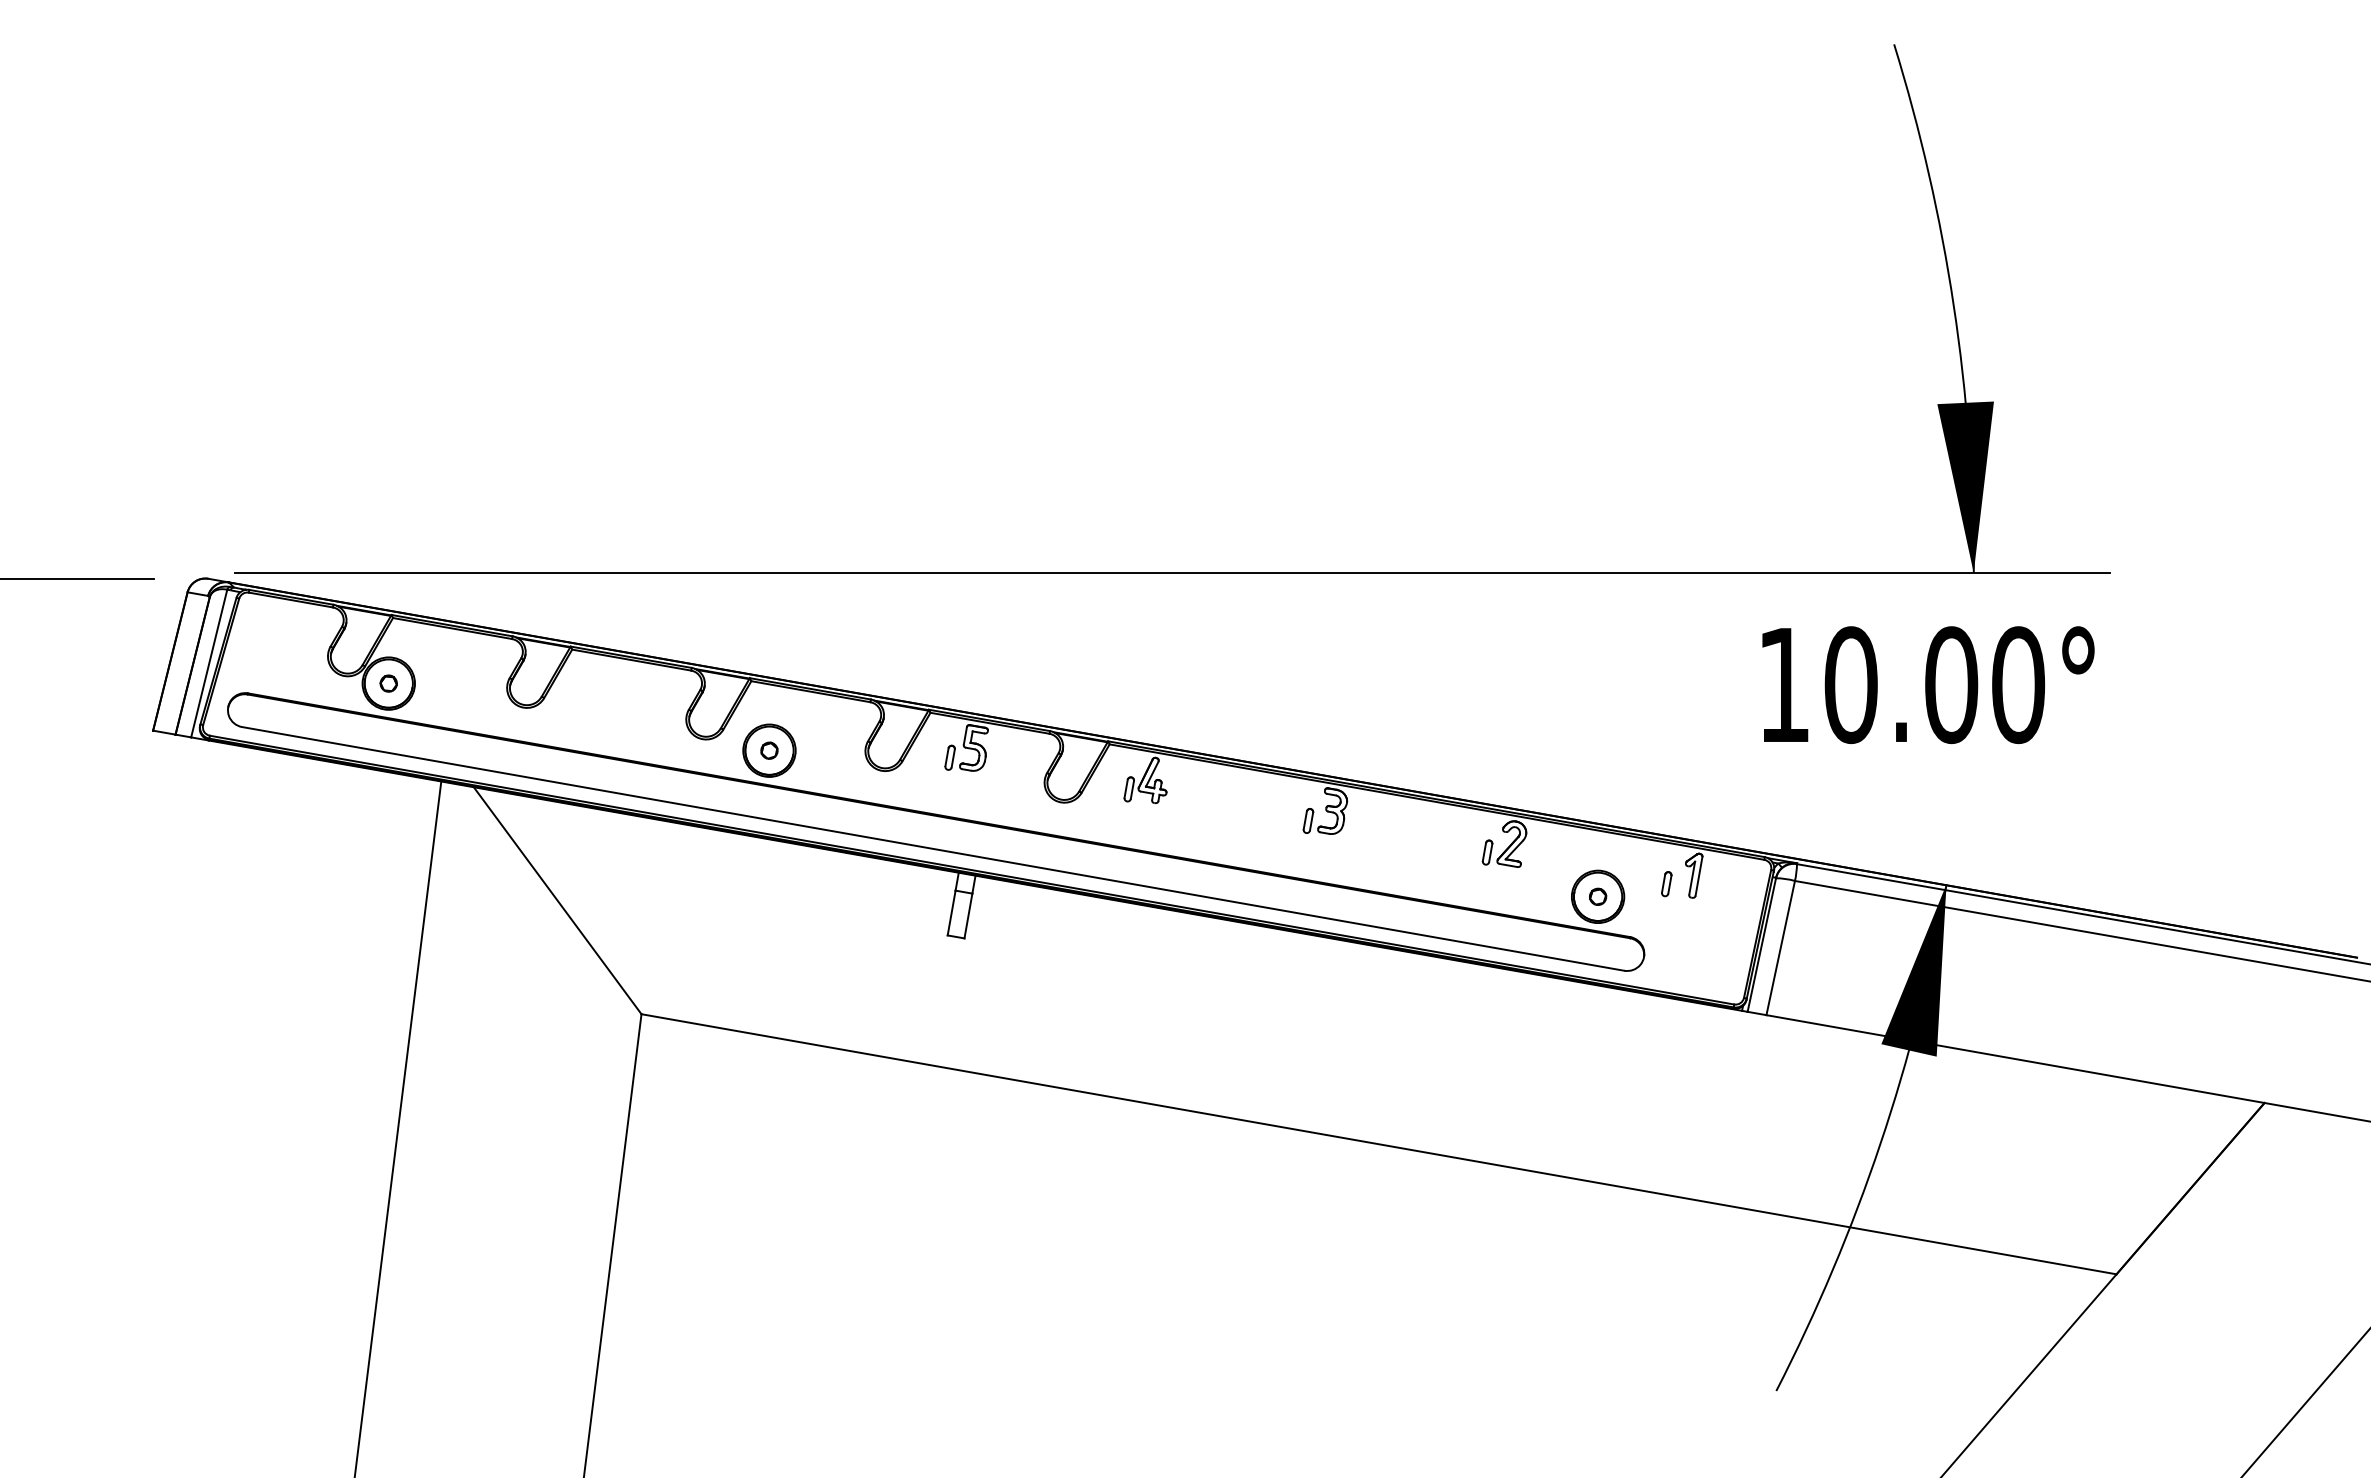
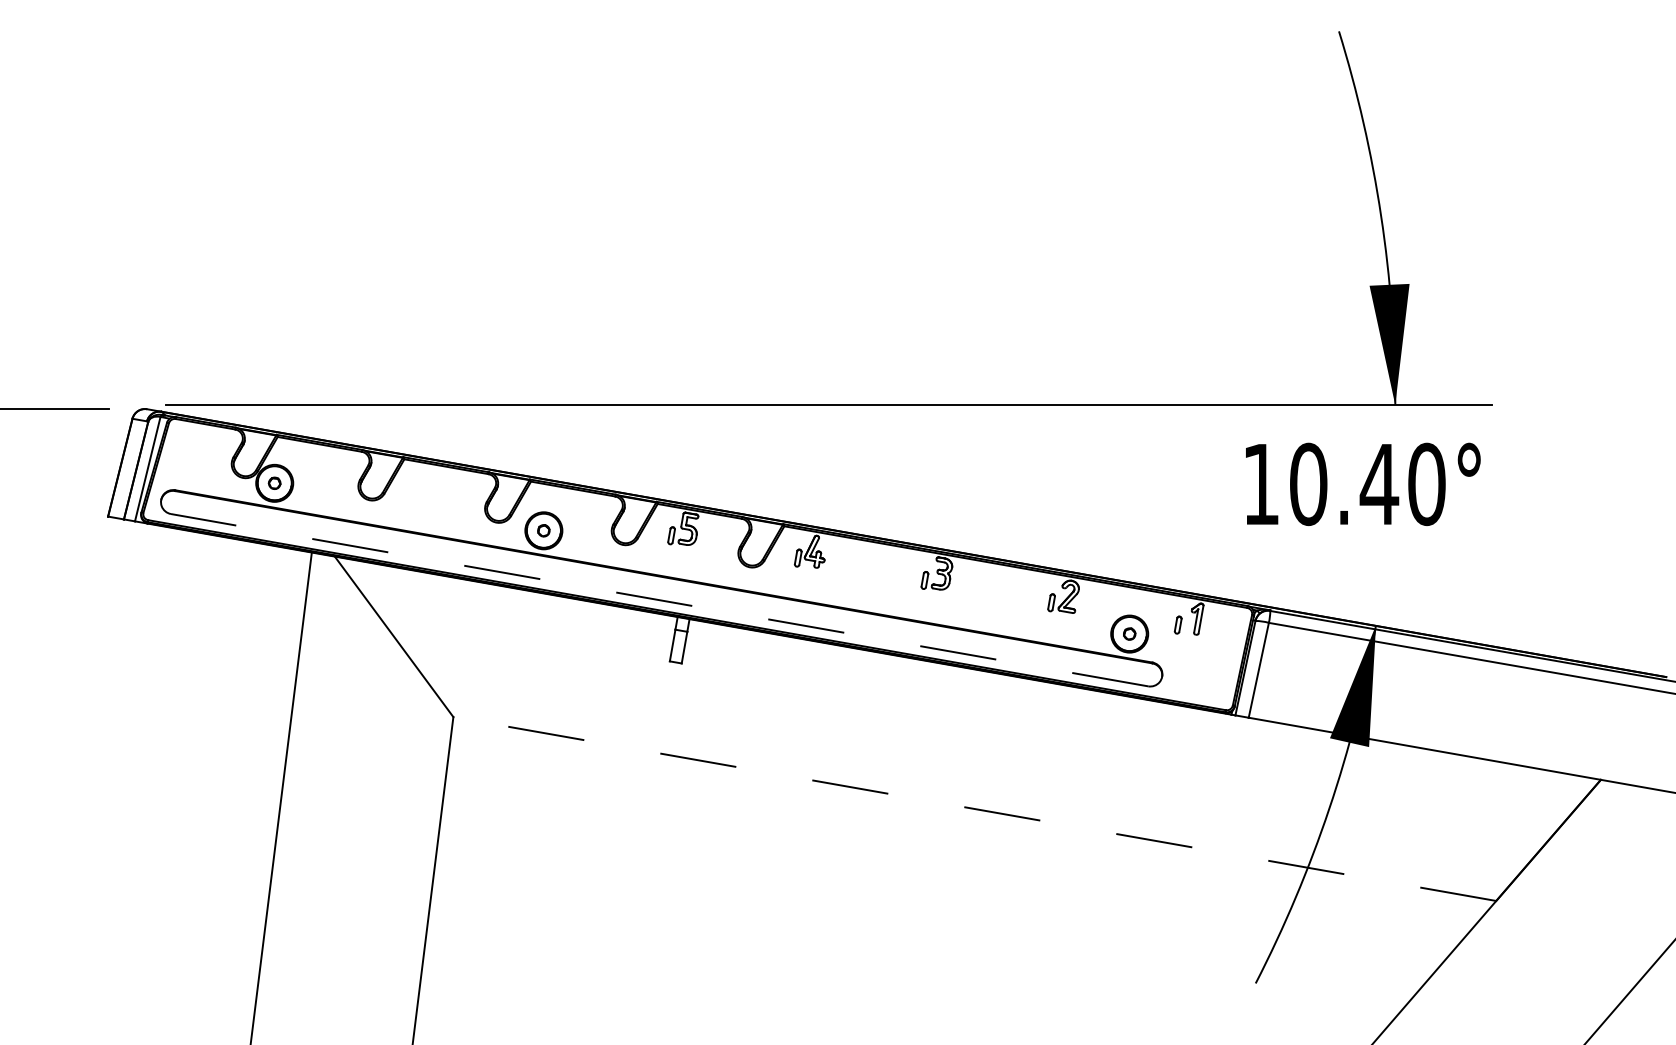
text: (1951, 685) -> (1379, 484), 10.00° -> 10.40°
line: (933, 848) -> (659, 599), solid -> dashed
line: (1379, 1144) -> (975, 809), solid -> dashed

